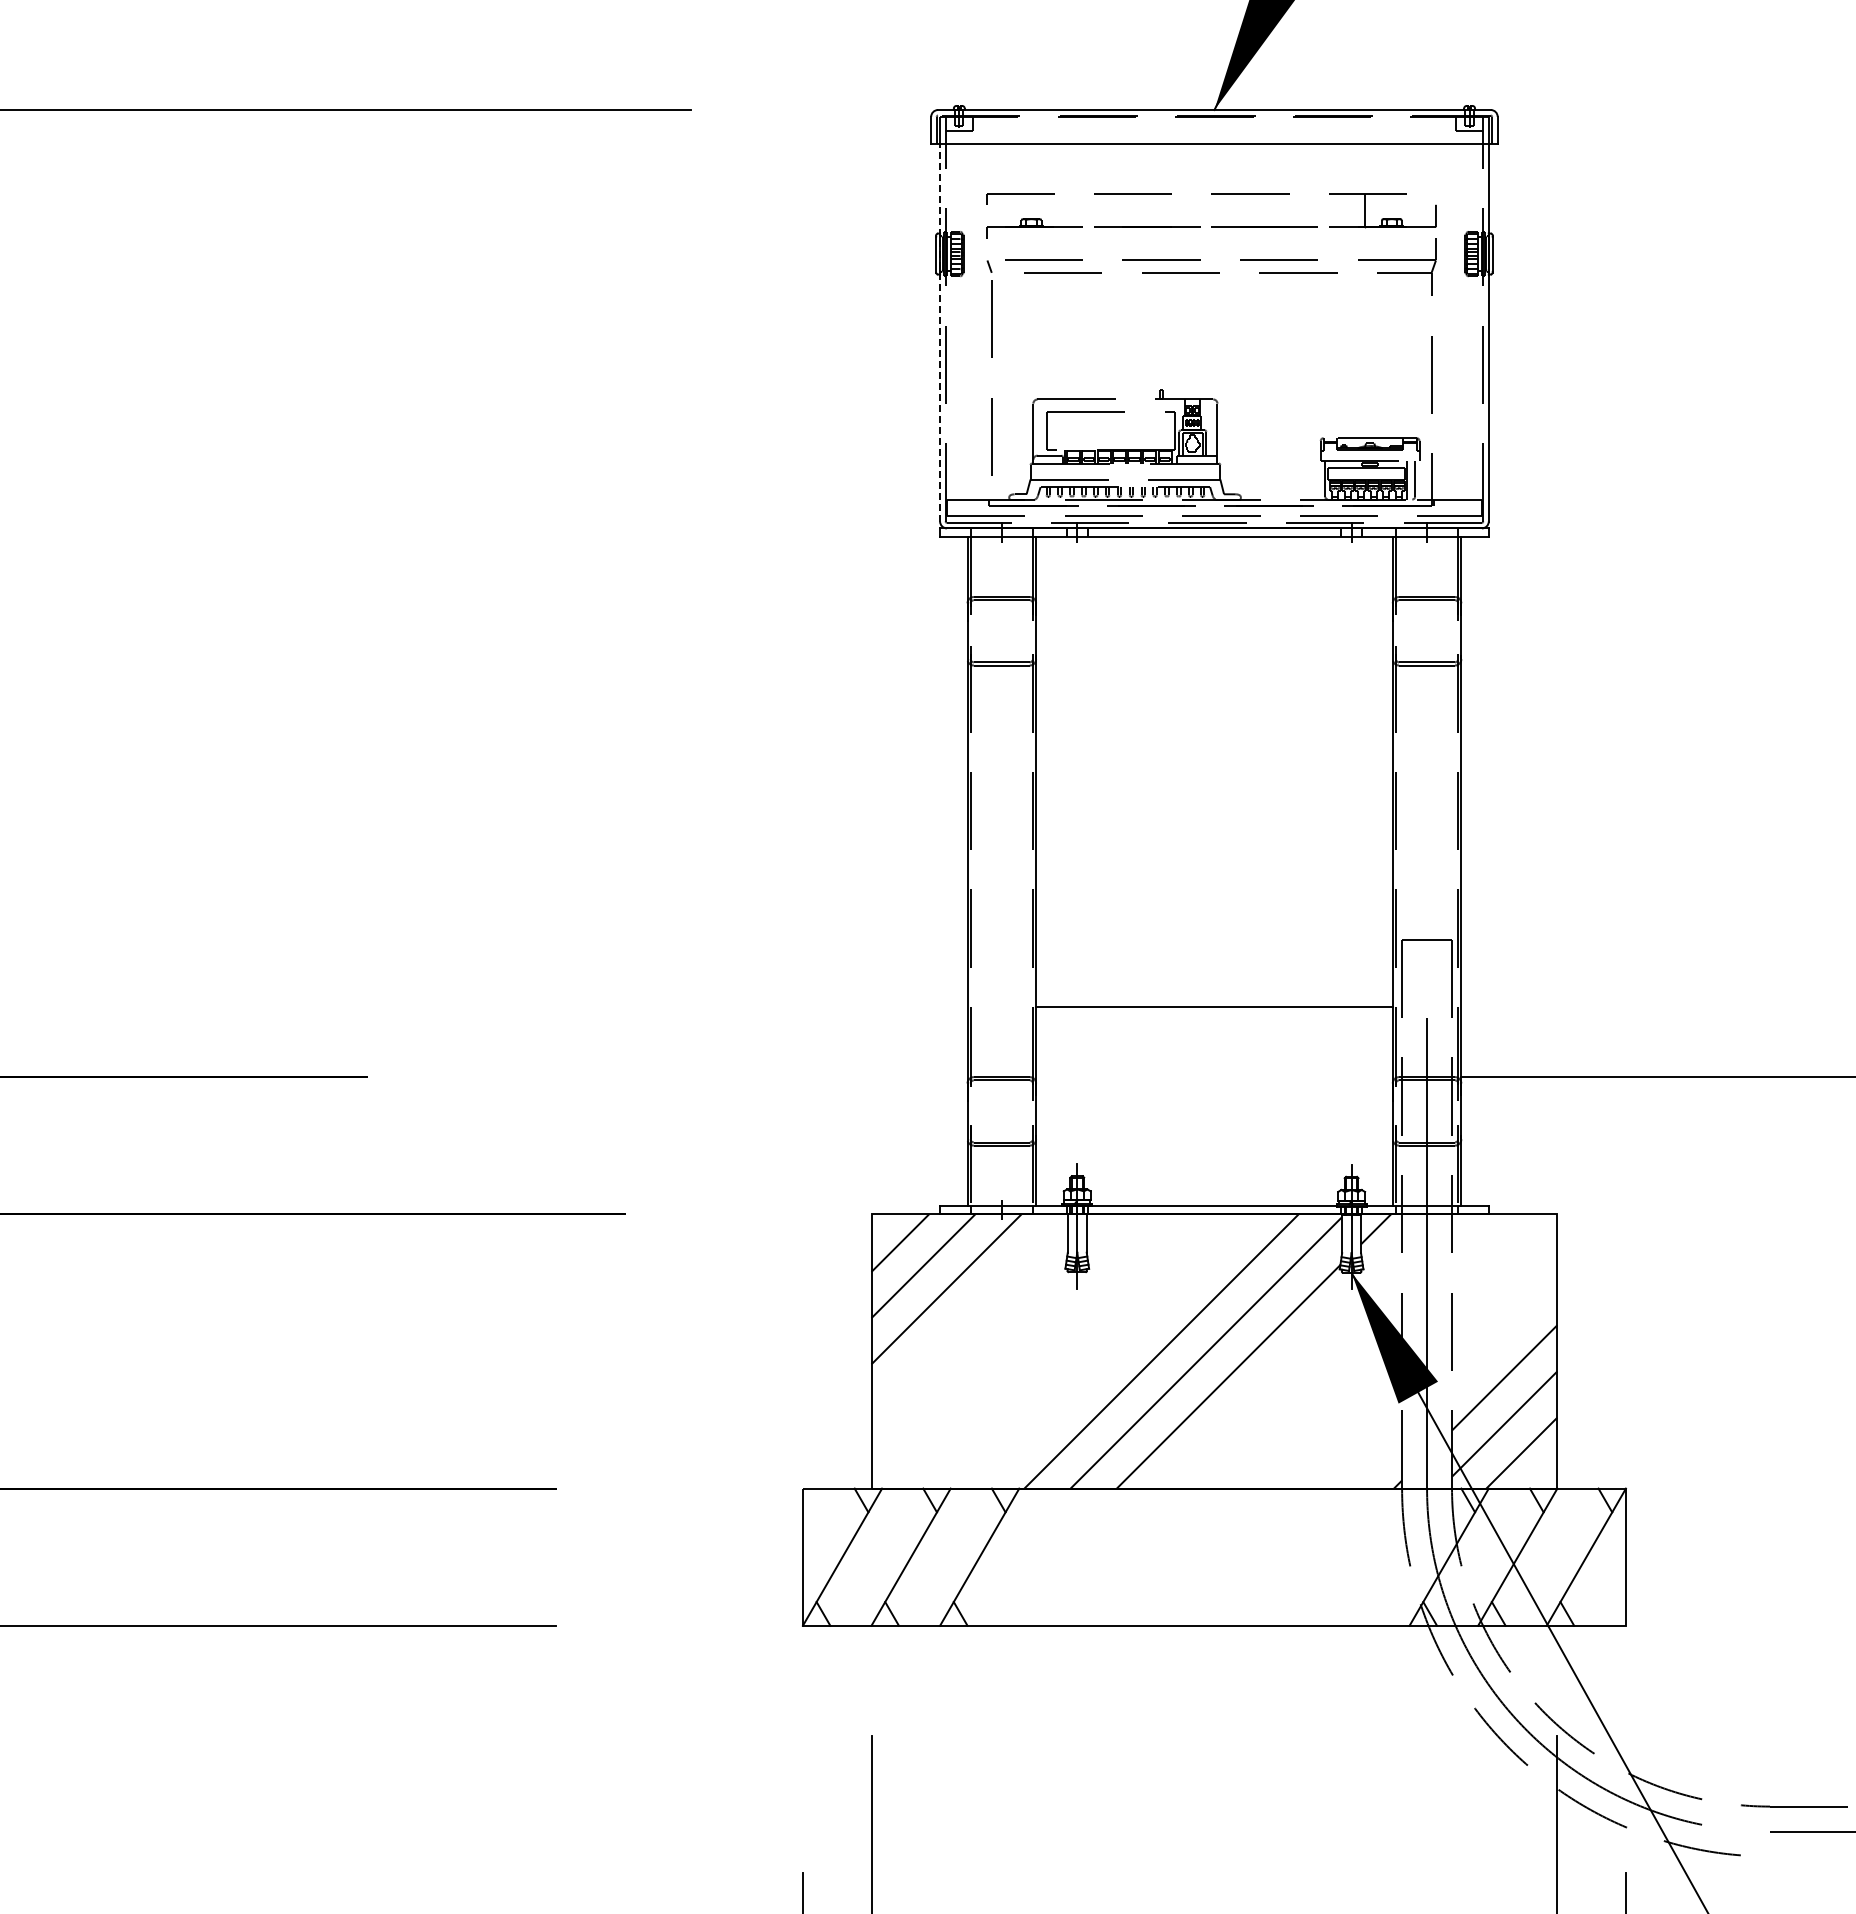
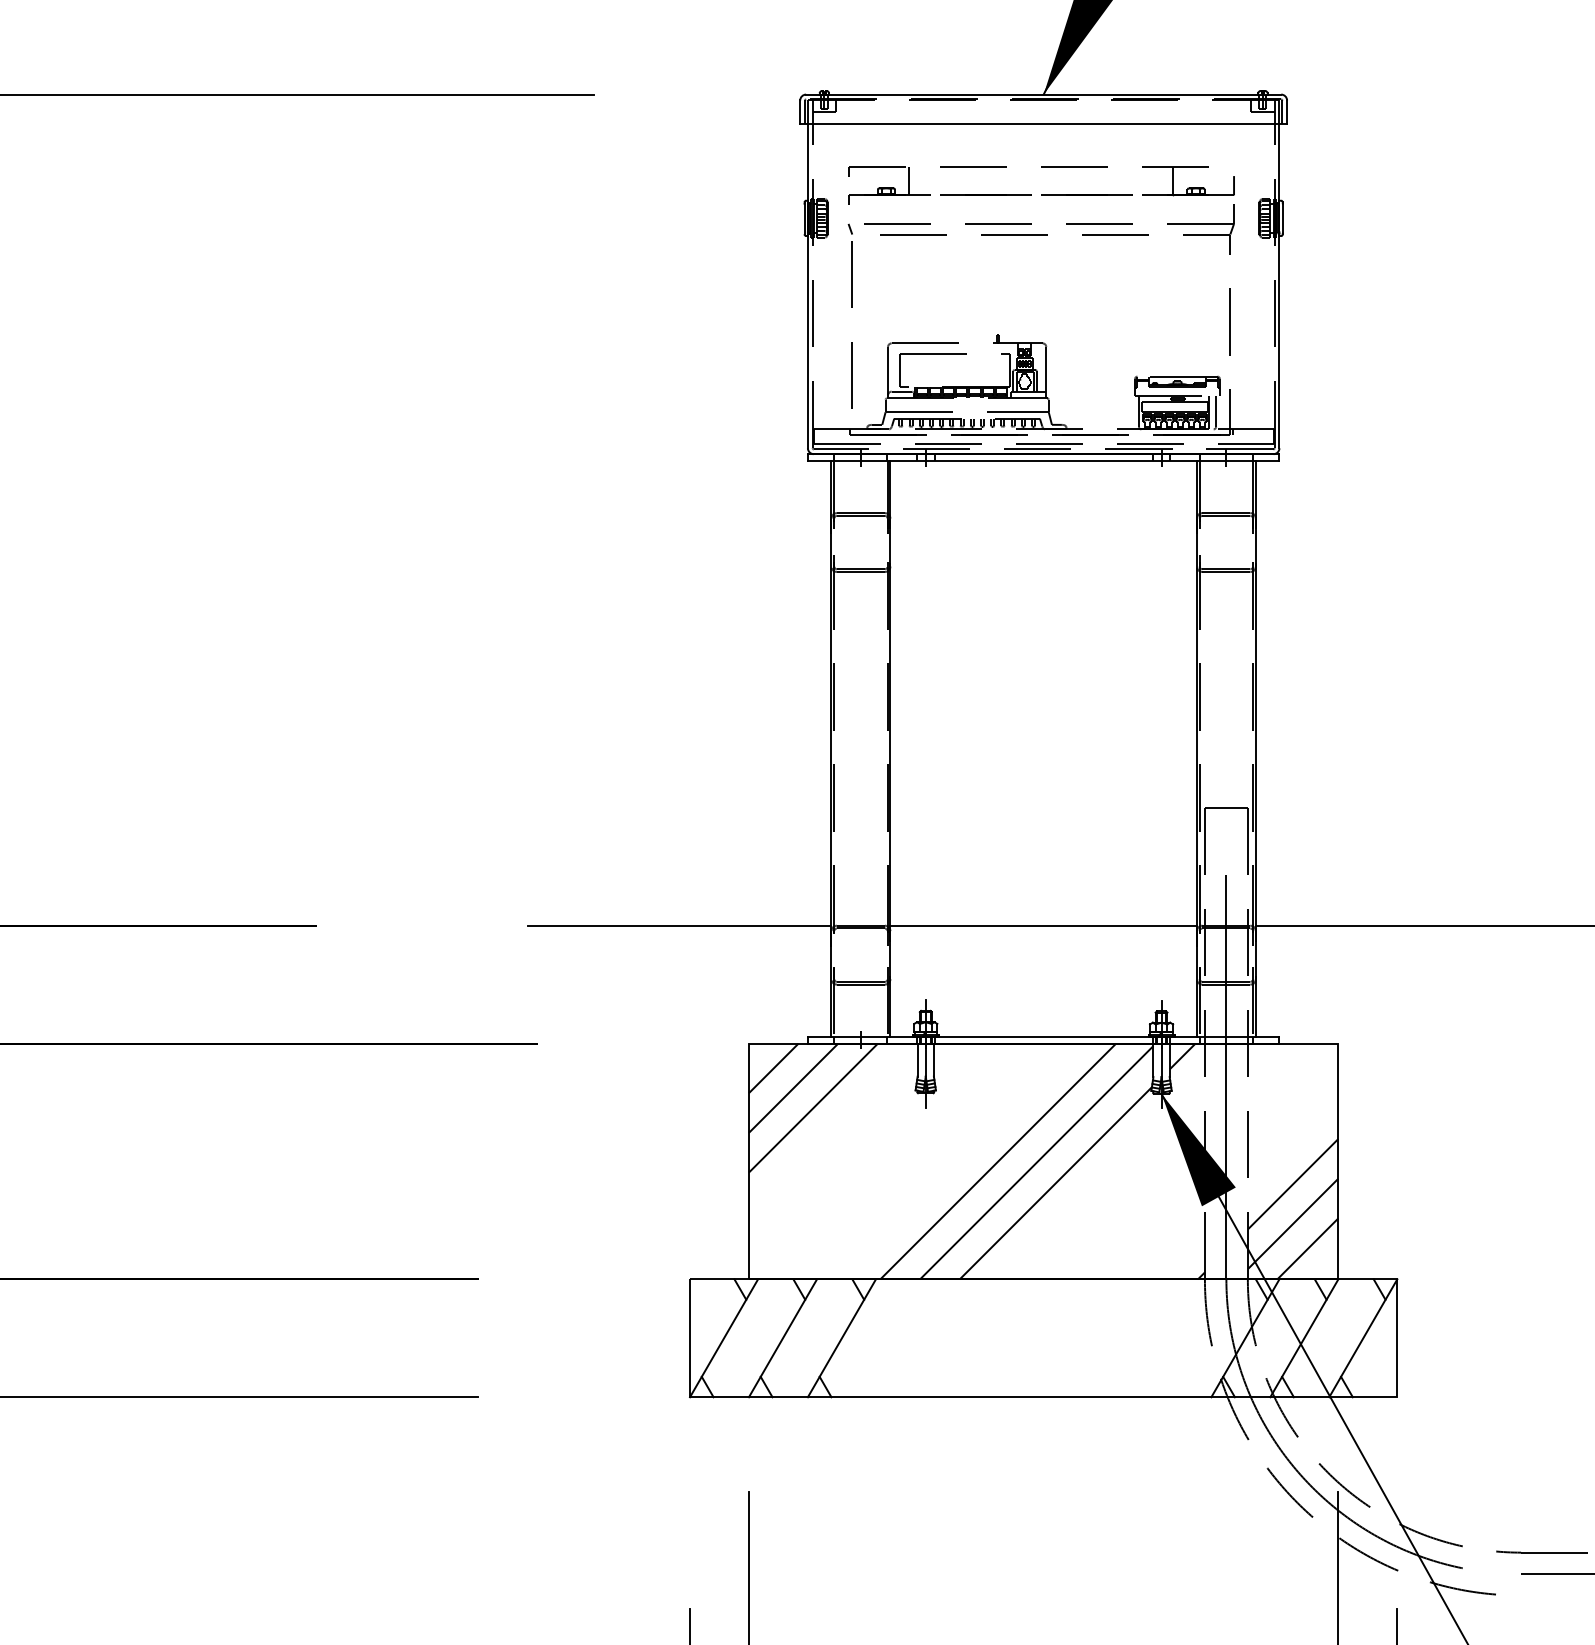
line: (1058, 210) -> (909, 180), added
line: (940, 332) -> (808, 285), dashed -> solid
line: (1214, 1007) -> (1043, 926), moved
line: (790, 1077) -> (679, 926), added

